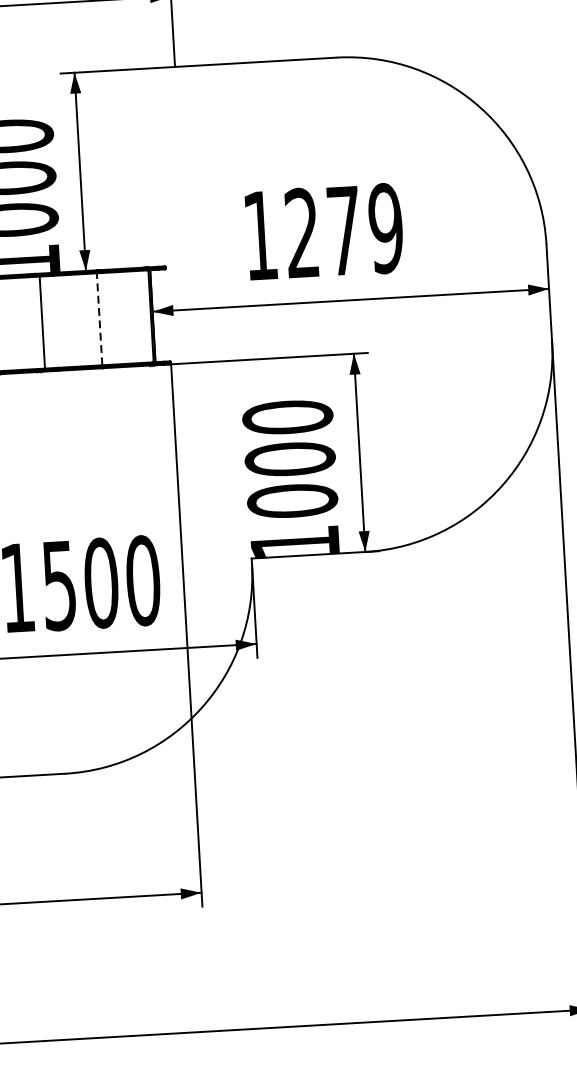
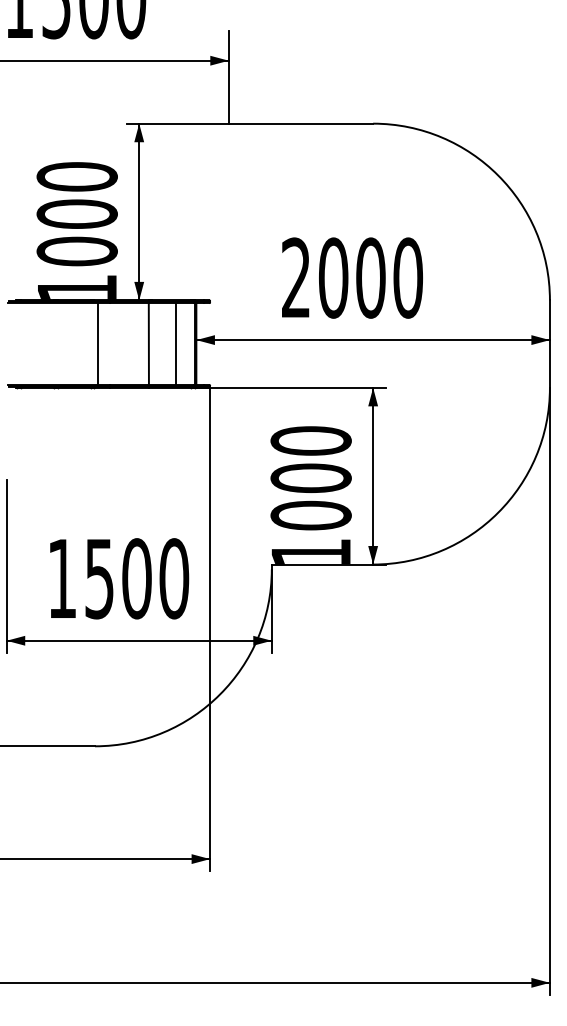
text: (323, 231) -> (352, 277), 1279 -> 2000
line: (130, 317) -> (176, 344), added
line: (99, 318) -> (148, 343), dashed -> solid

